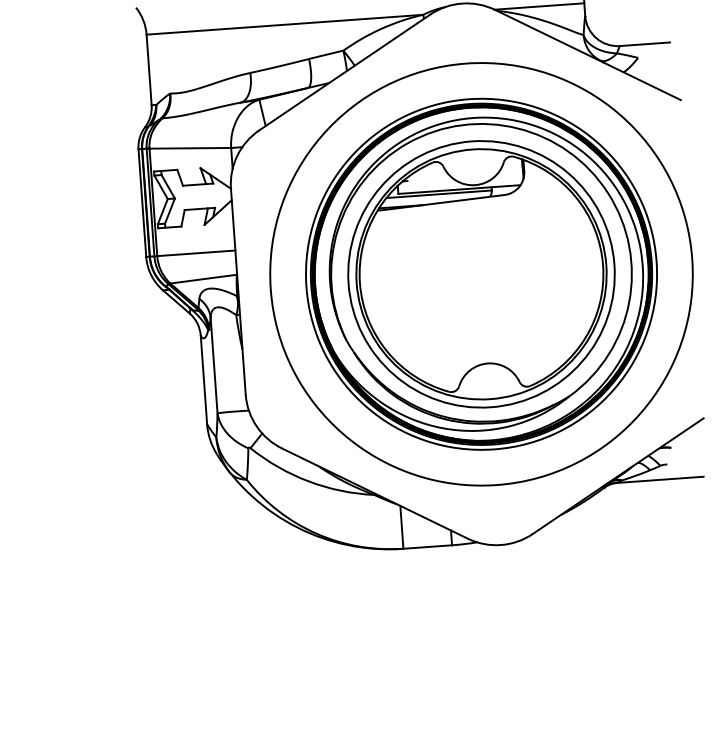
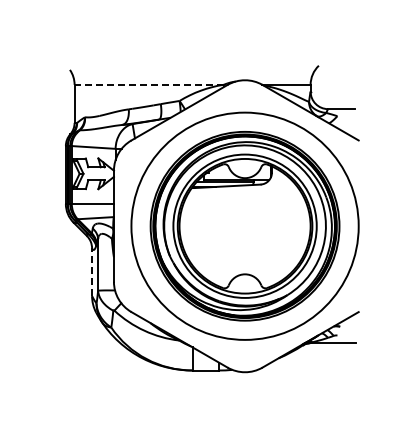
line: (285, 24) -> (149, 84), solid -> dashed
line: (204, 380) -> (92, 272), solid -> dashed

